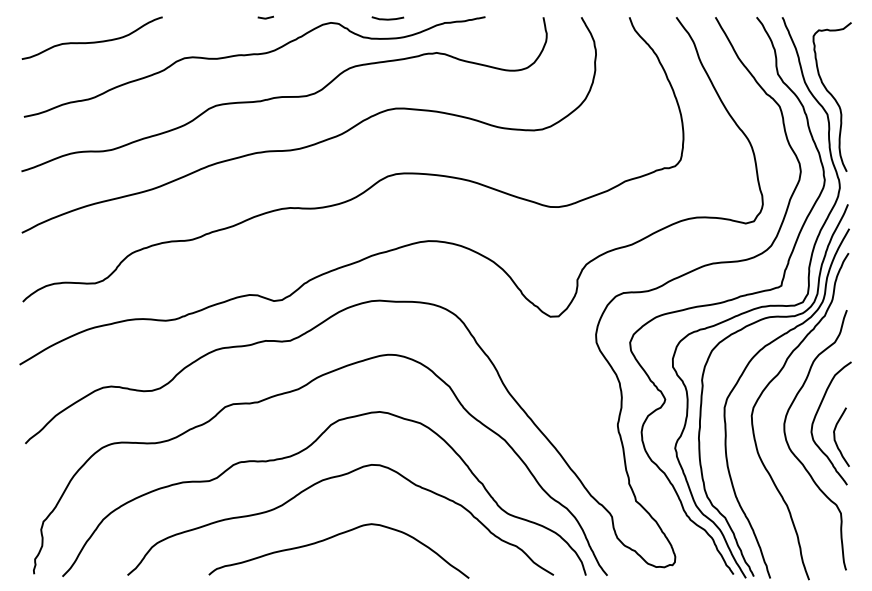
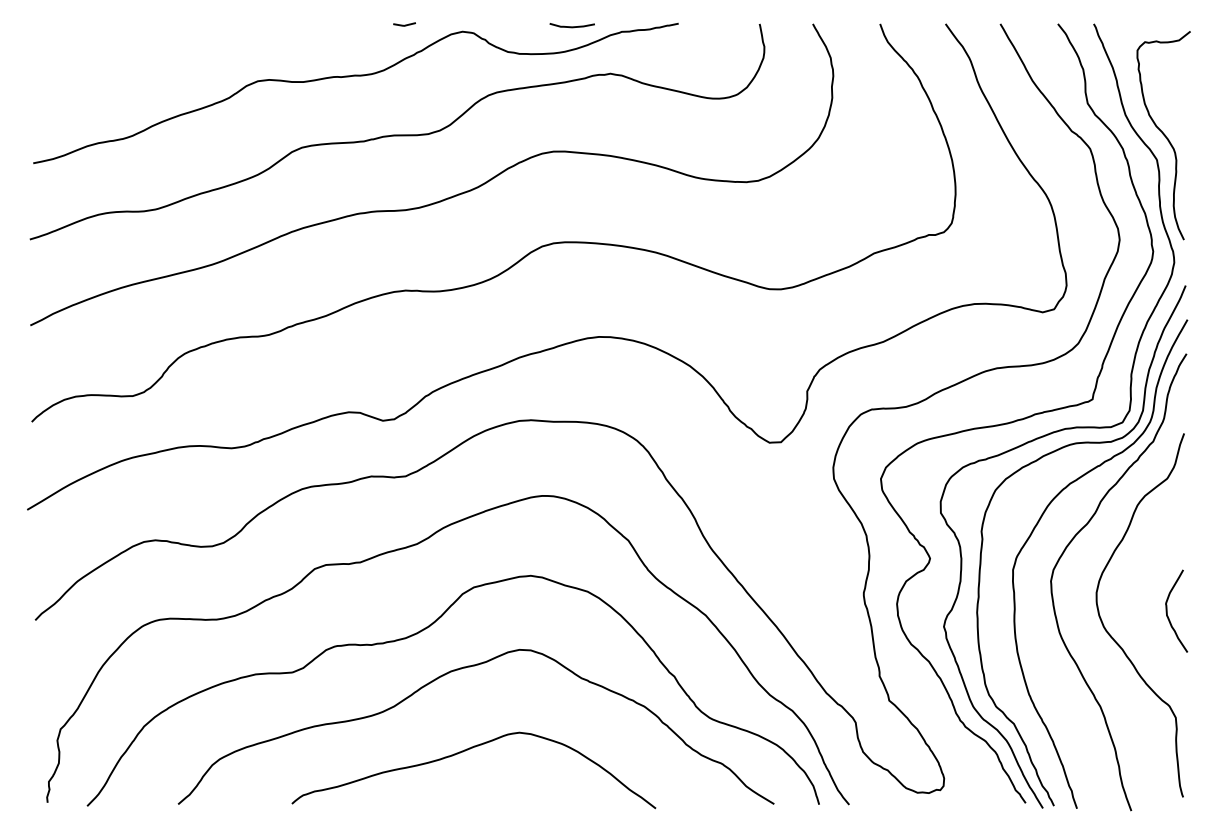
line: (265, 17) -> (404, 24), moved
curve: (387, 19) -> (571, 26), moved
curve: (92, 41) -> (128, 58), removed
curve: (816, 415) -> (1141, 581), removed

